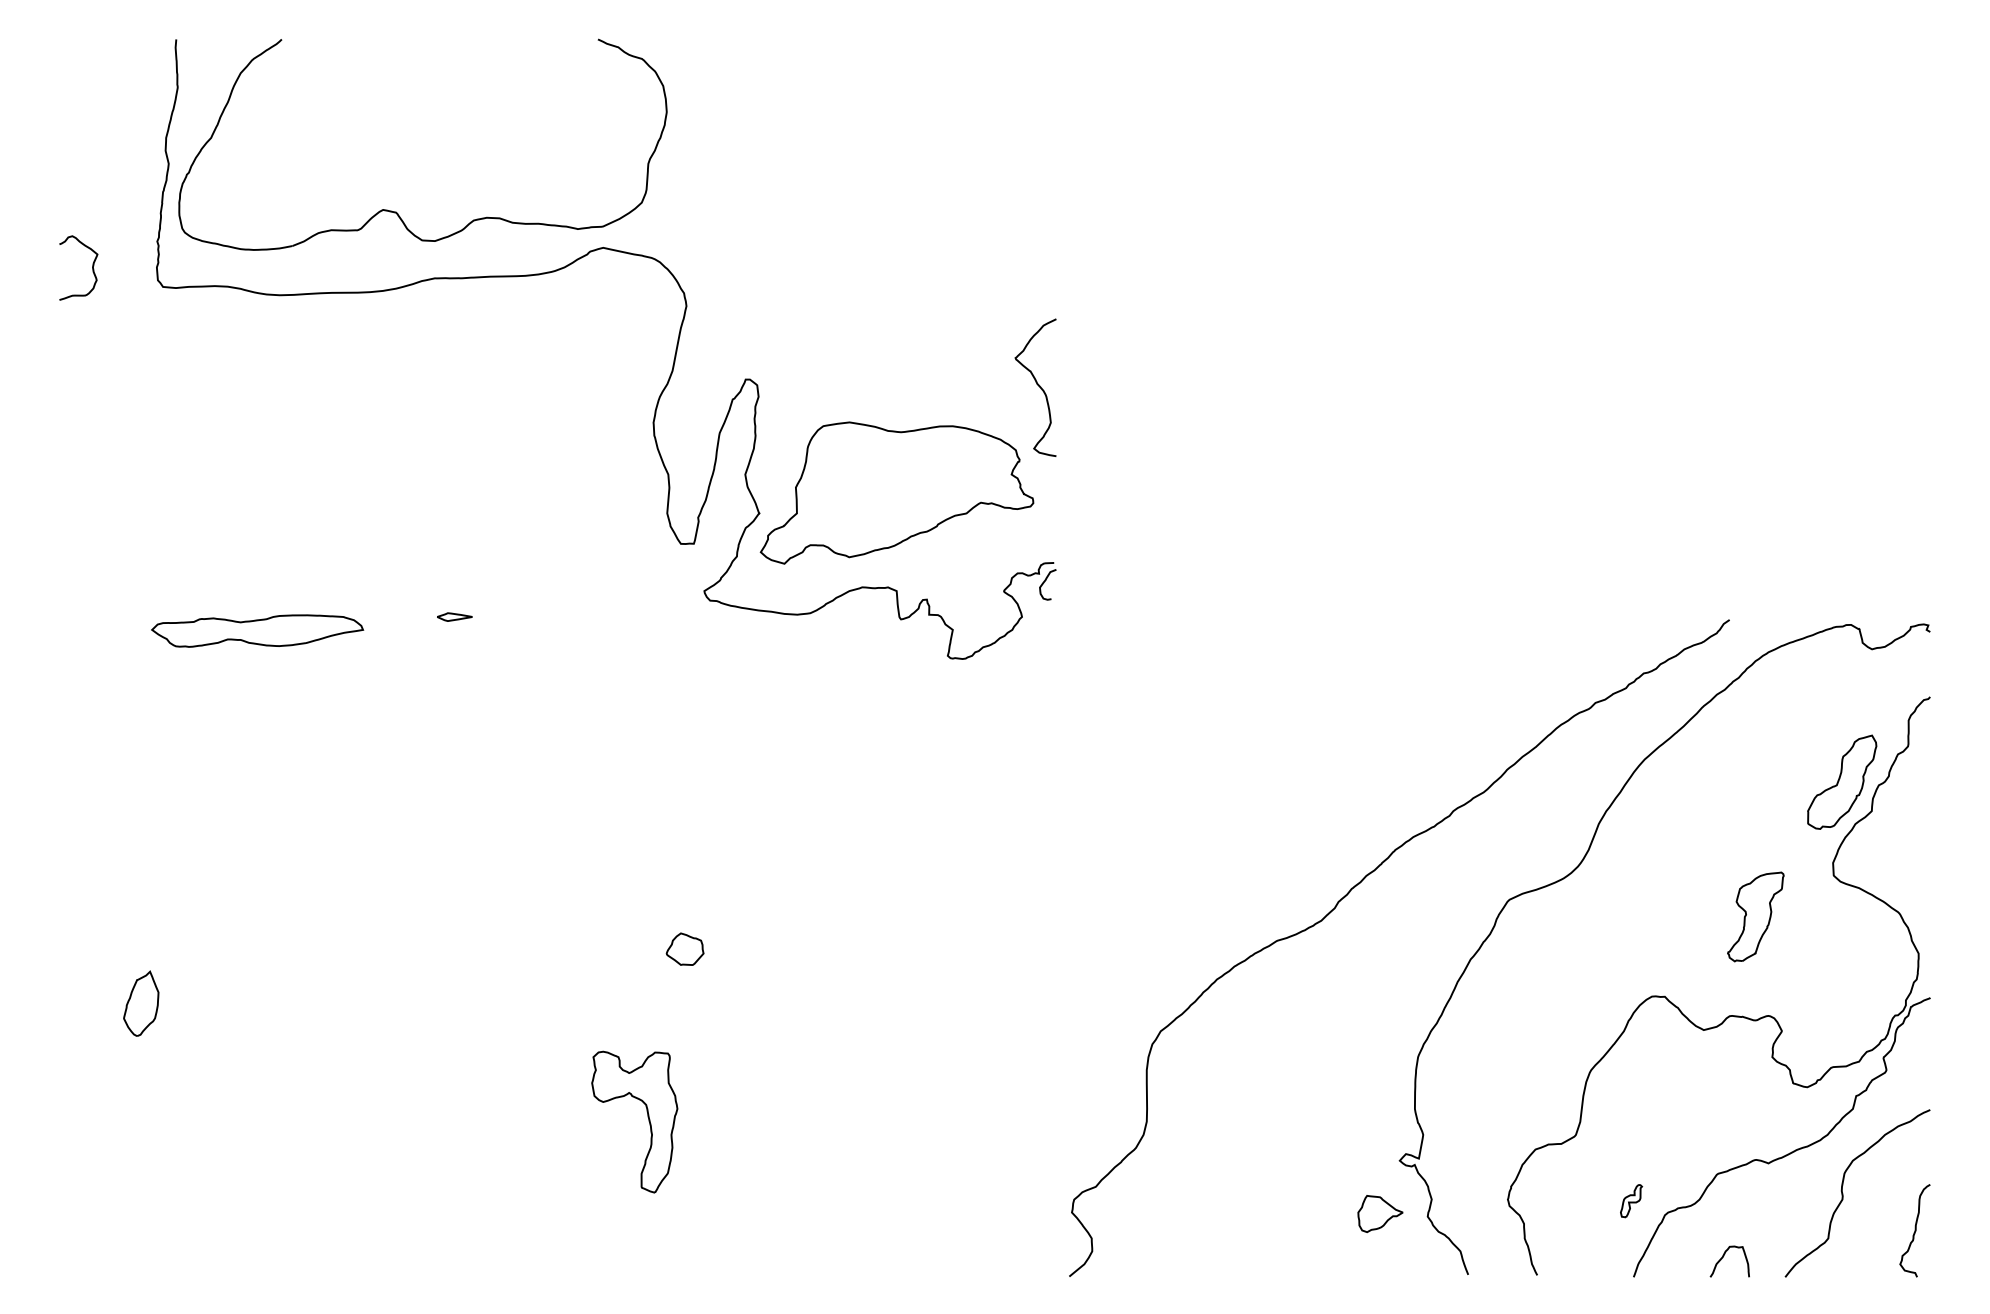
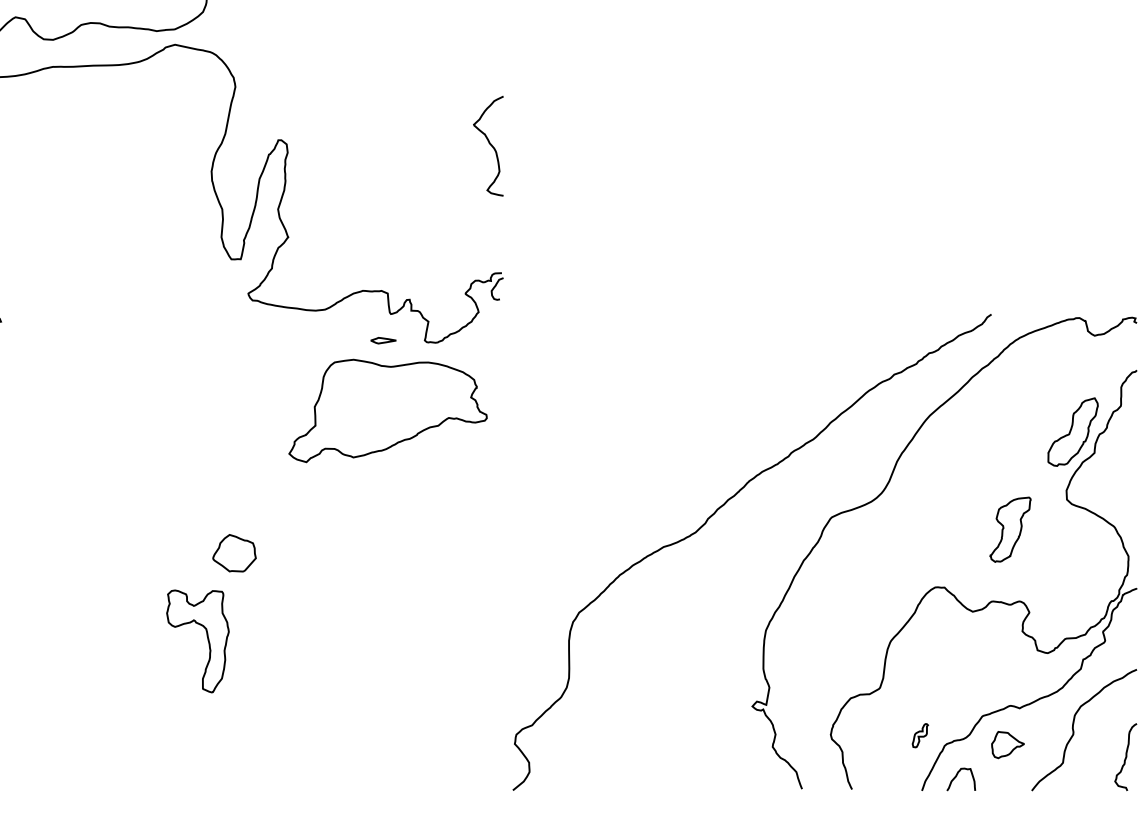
part: (896, 492) -> (387, 410), moved
part: (454, 616) -> (383, 340), moved
part: (684, 948) -> (234, 552), size x1.6
part: (647, 1117) -> (207, 638), moved
part: (1380, 1213) -> (1008, 744), moved
curve: (1724, 1256) -> (957, 775), moved

